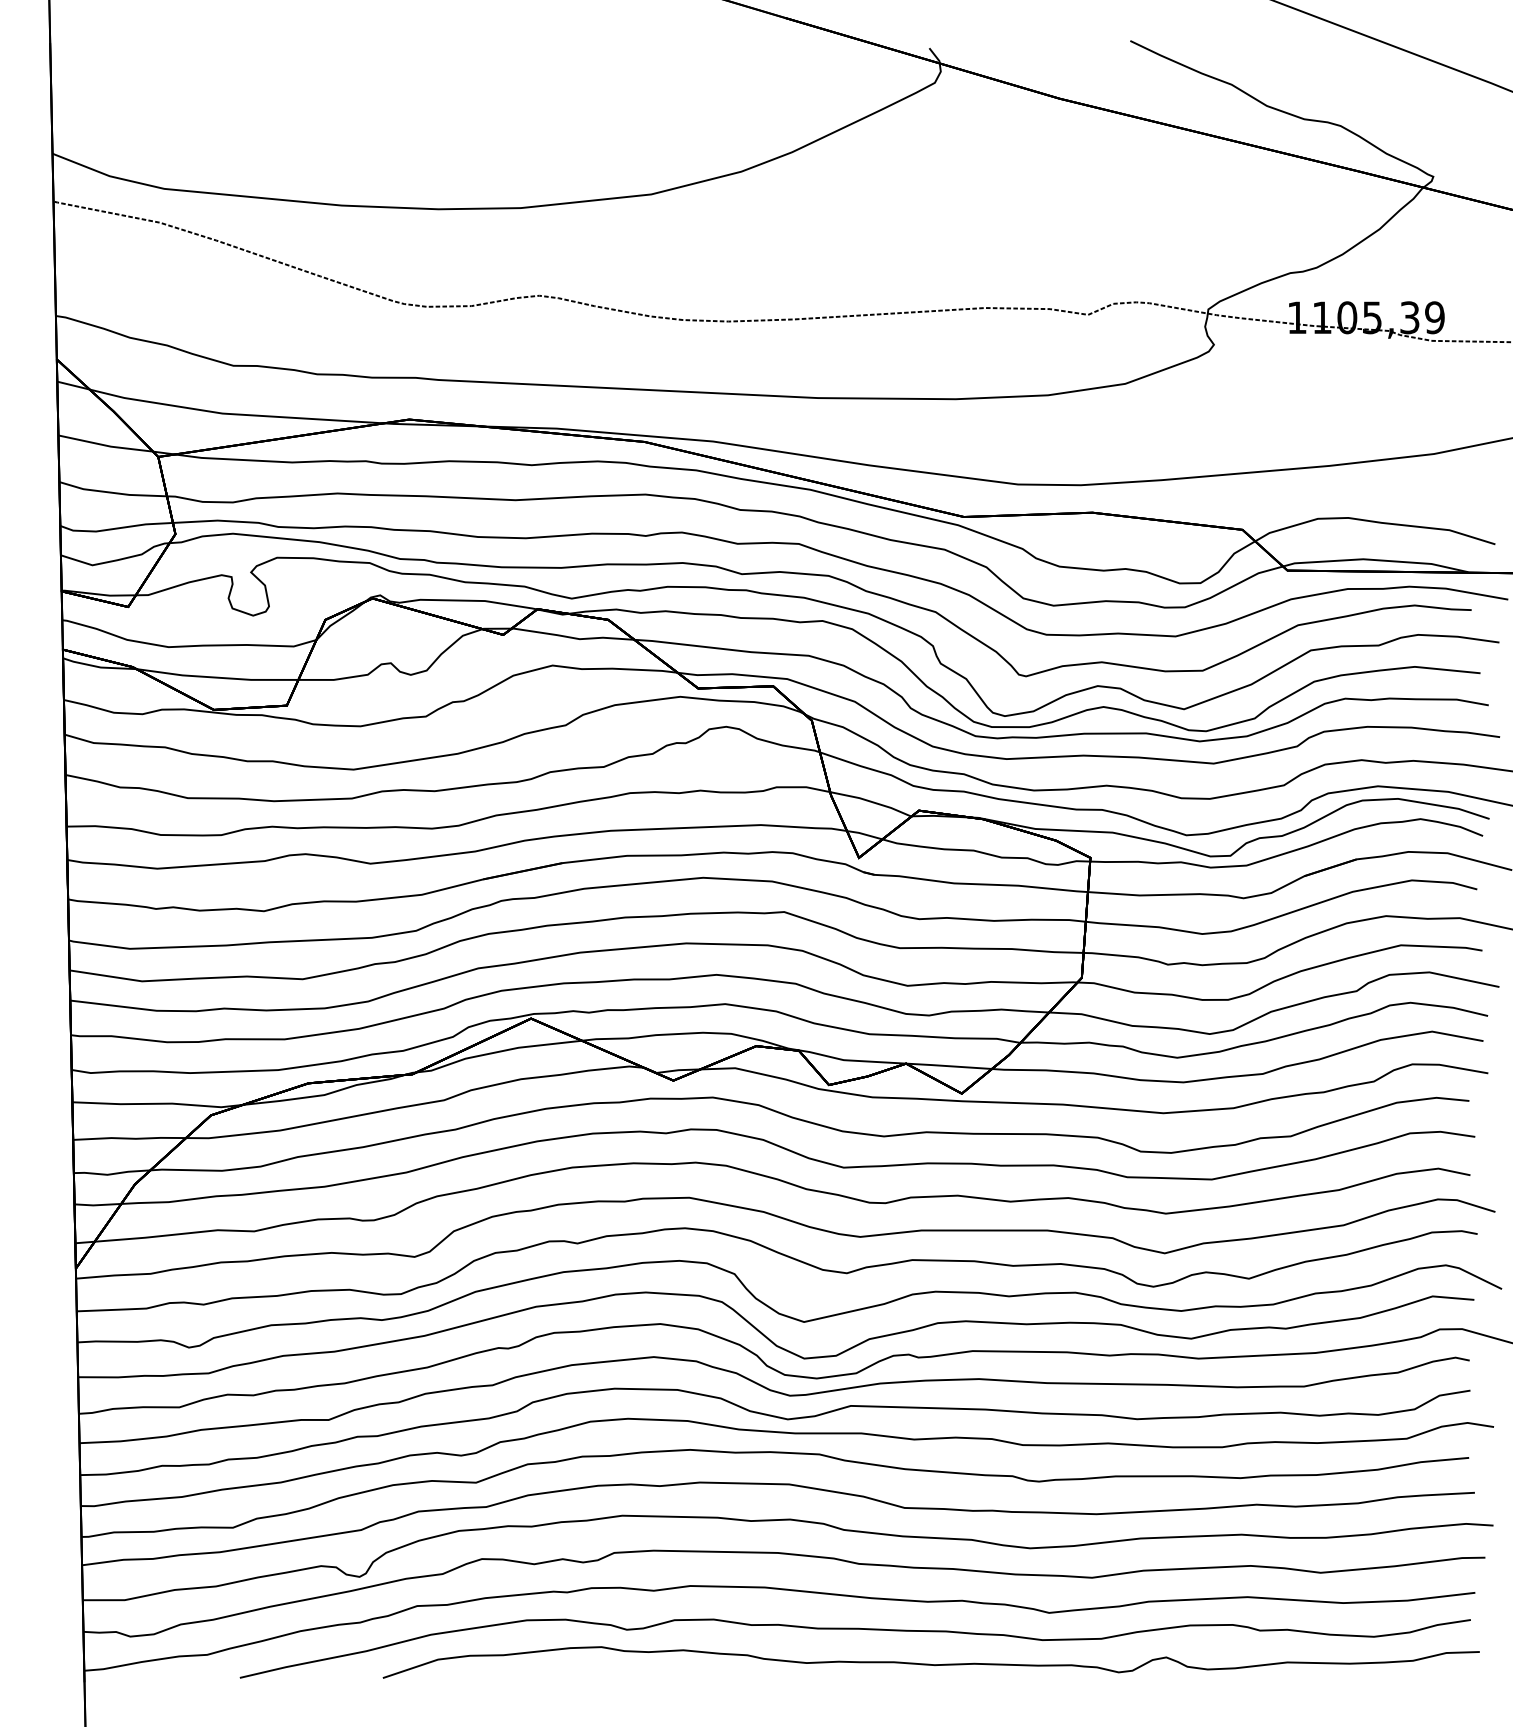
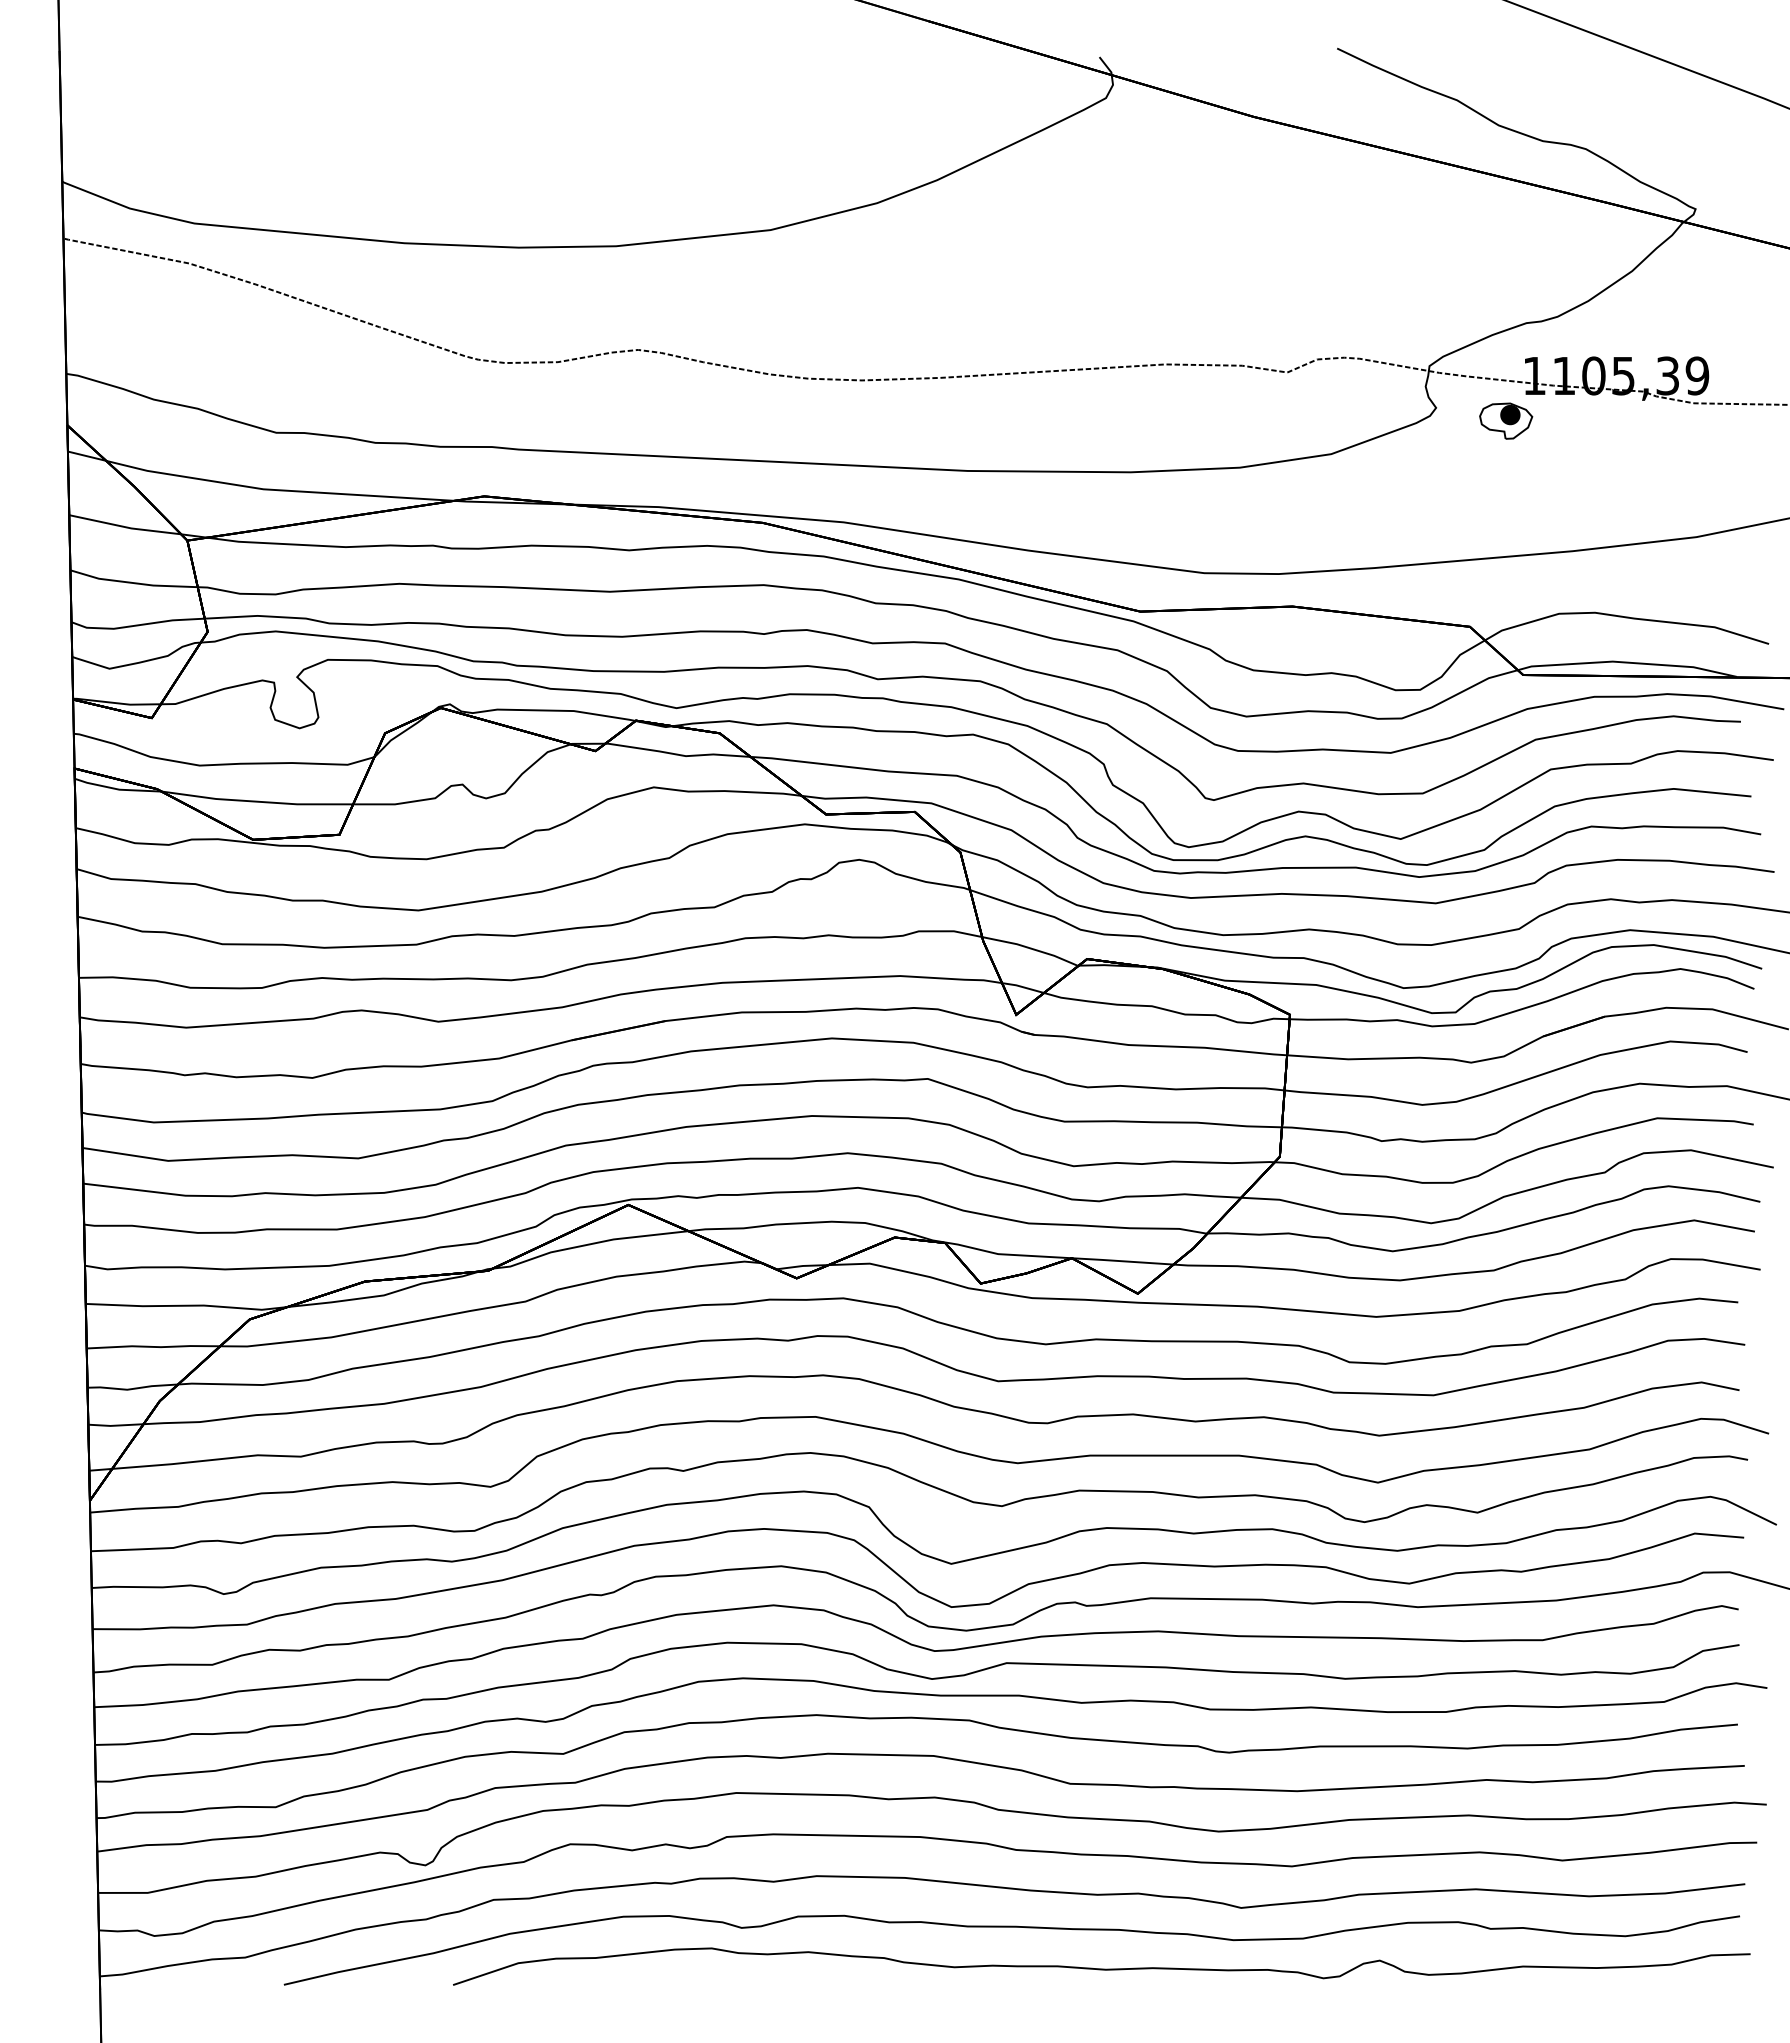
part: (1273, 355) -> (1506, 420), added

